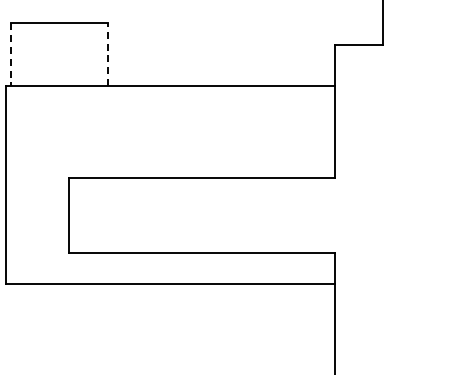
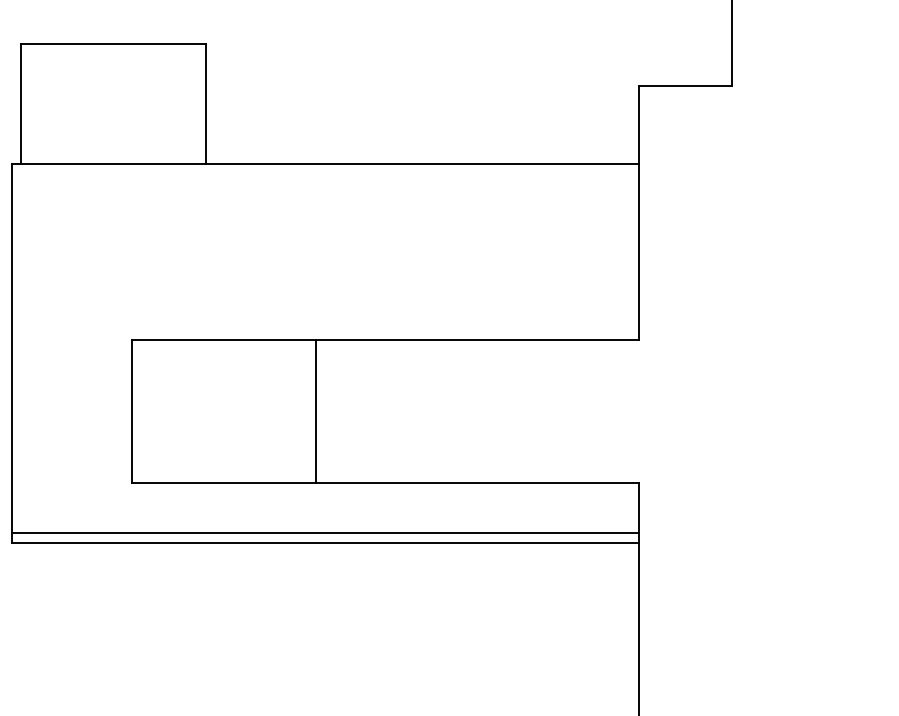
line: (107, 54) -> (205, 104), dashed -> solid
line: (11, 55) -> (21, 105), dashed -> solid
line: (165, 214) -> (315, 409), added
line: (170, 279) -> (325, 533), added

